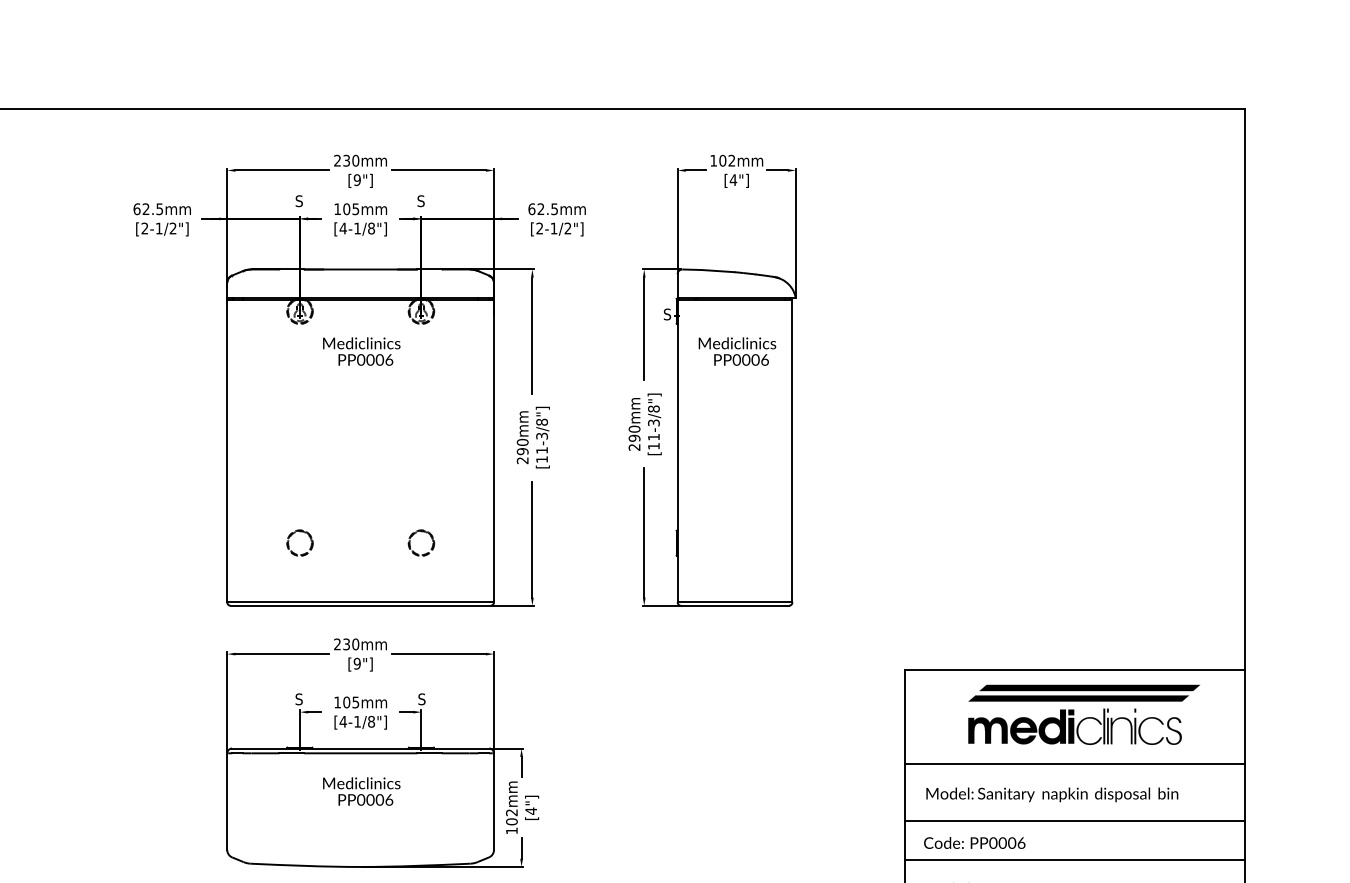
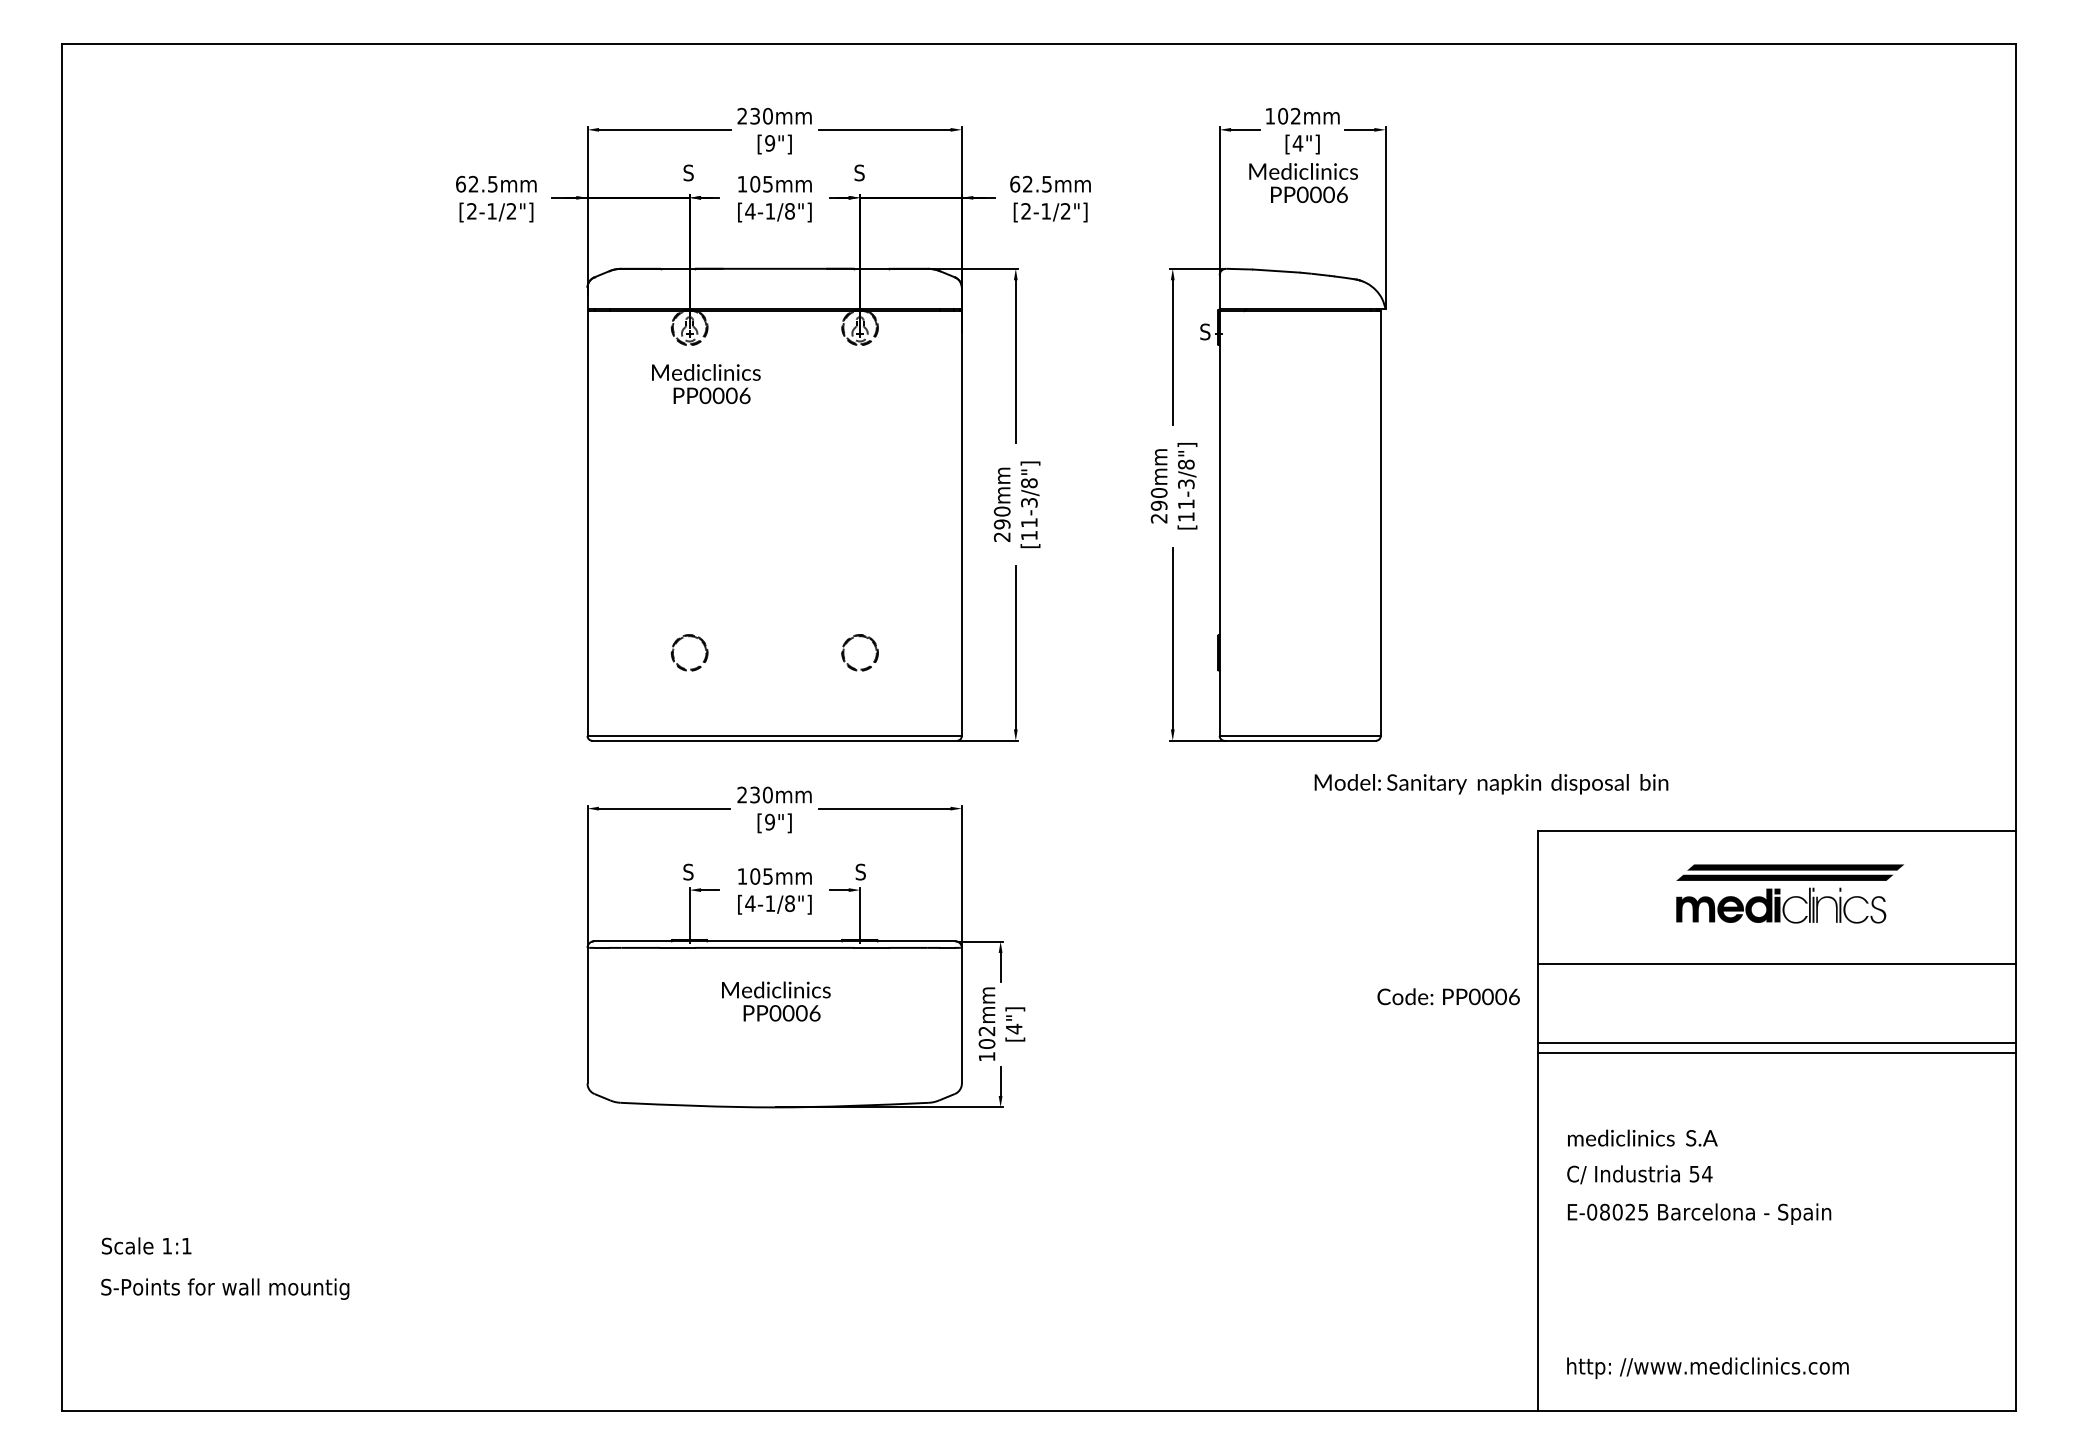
text: (361, 351) -> (706, 384), moved
text: (737, 351) -> (1303, 183), moved
part: (1083, 714) -> (1789, 893), size x0.7
text: (1052, 795) -> (1491, 784), moved
text: (974, 842) -> (1448, 996), moved
line: (1074, 859) -> (1776, 1052), moved

